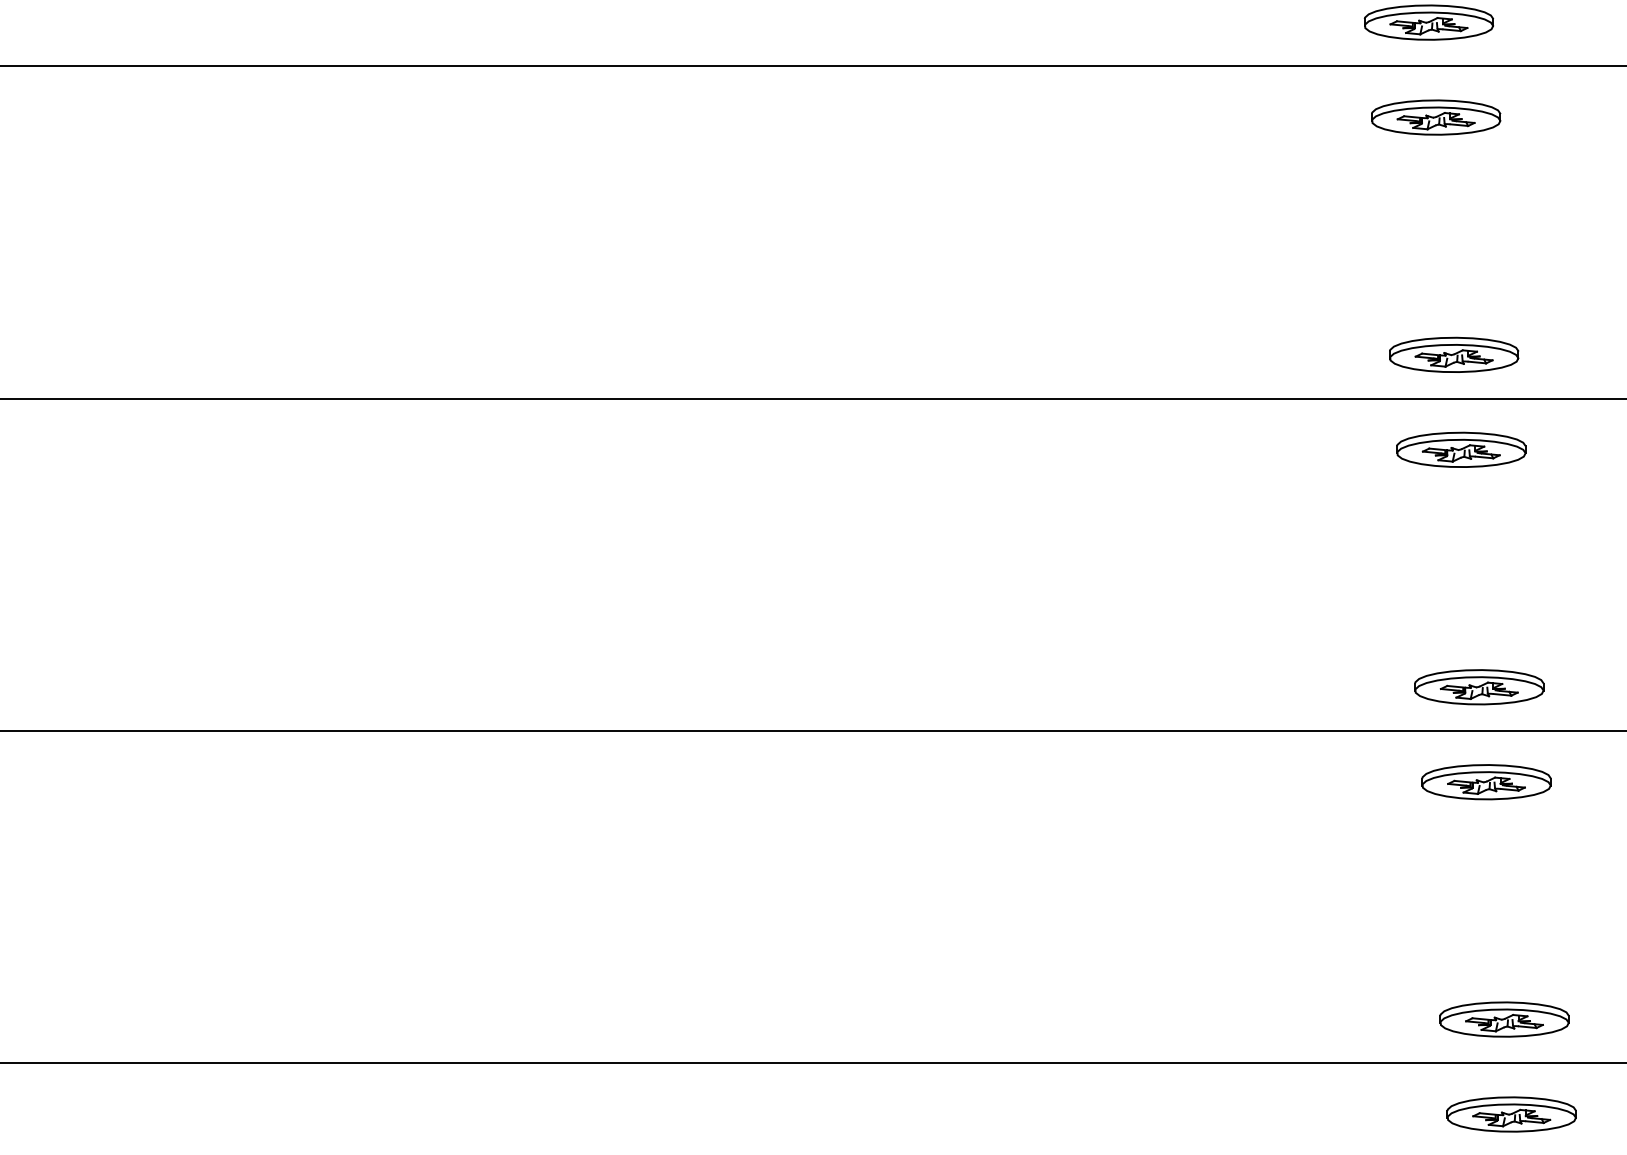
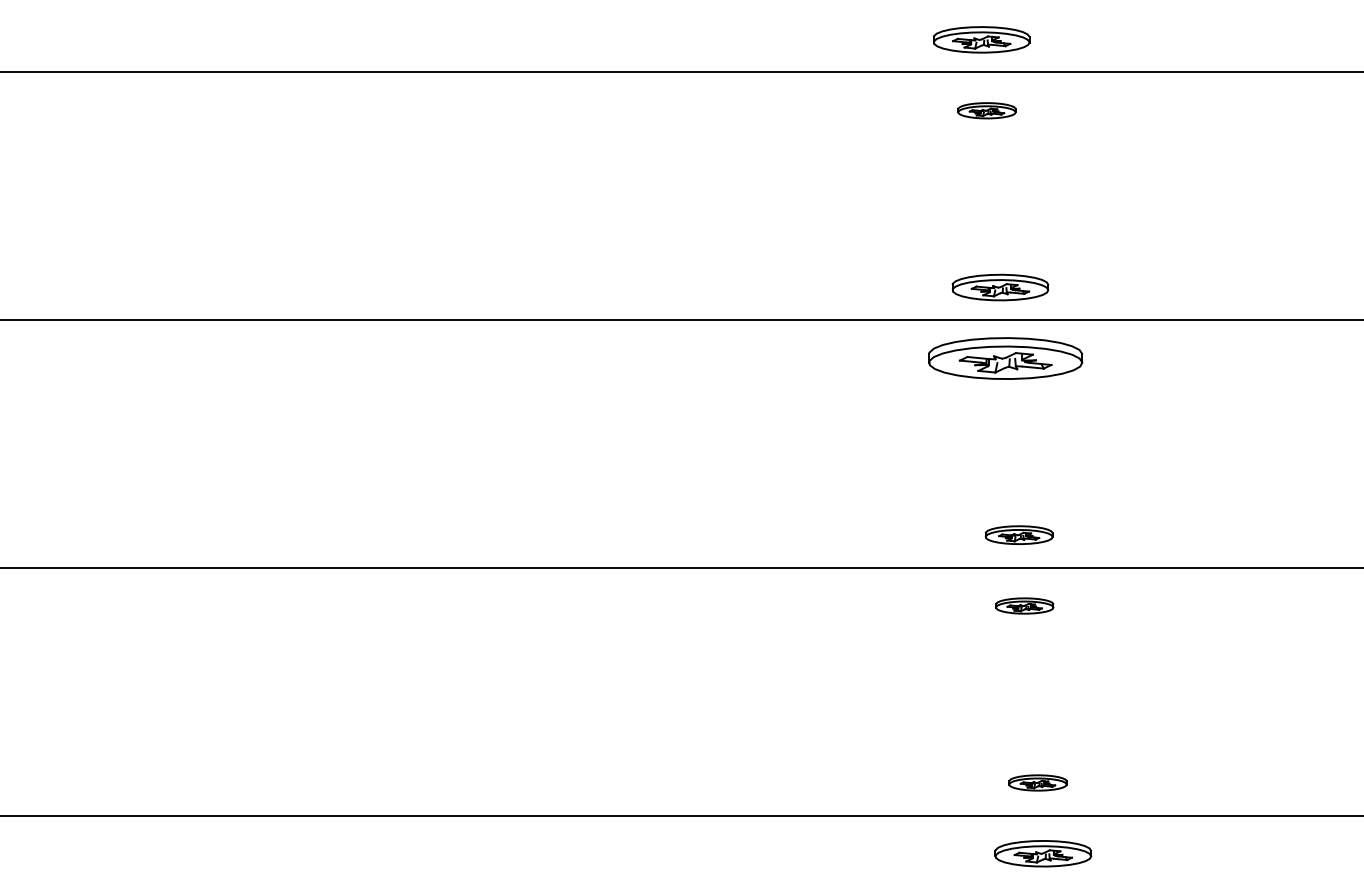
part: (1435, 117) -> (986, 110), size x0.6
part: (1460, 448) -> (1005, 357), size x1.6
part: (1478, 686) -> (1018, 534), size x0.7
part: (1486, 781) -> (1024, 605), size x0.6
part: (1503, 1018) -> (1037, 782), size x0.6

